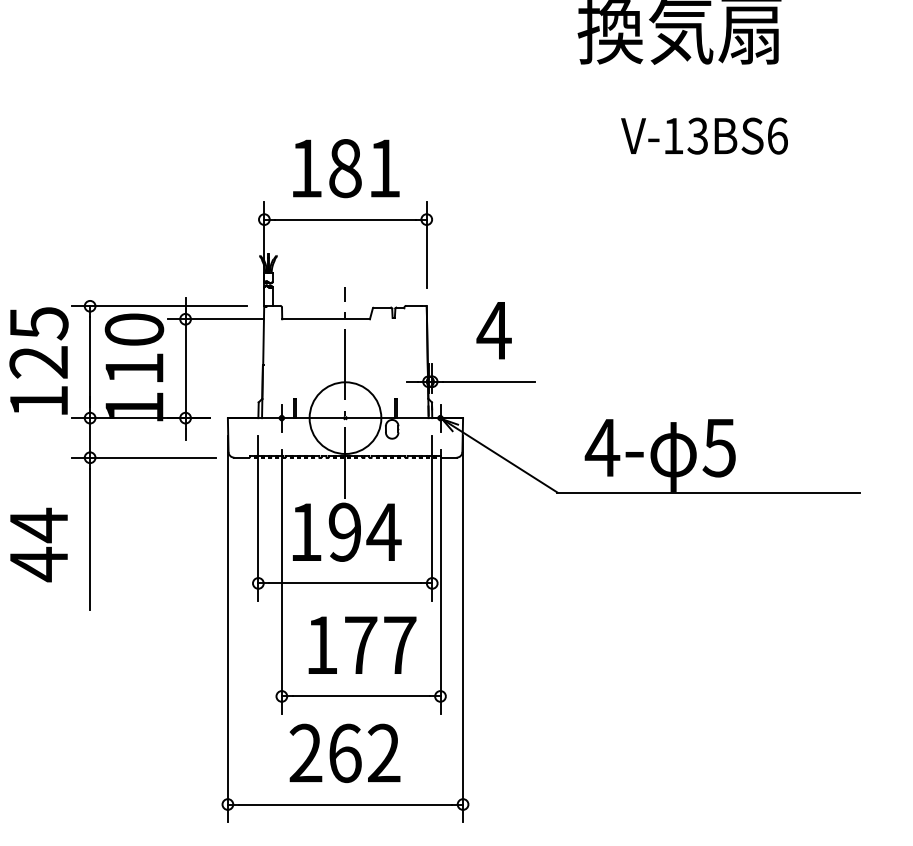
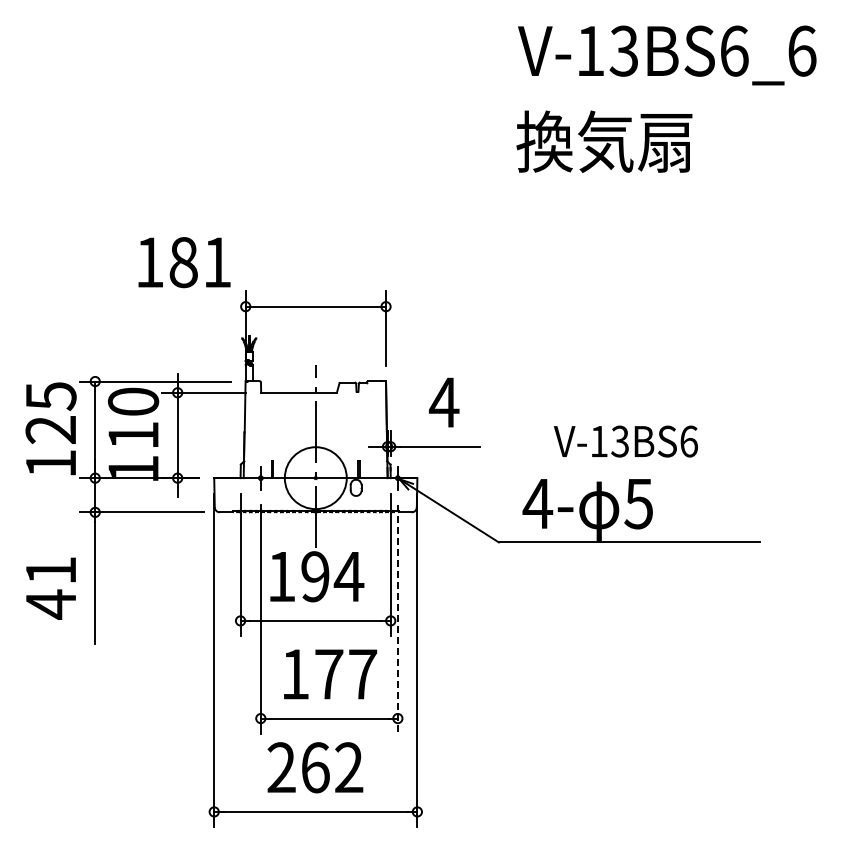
text: (704, 136) -> (625, 441), moved
text: (346, 168) -> (184, 262), moved
text: (38, 525) -> (50, 570), 44 -> 41
line: (440, 582) -> (397, 620), solid -> dashed

